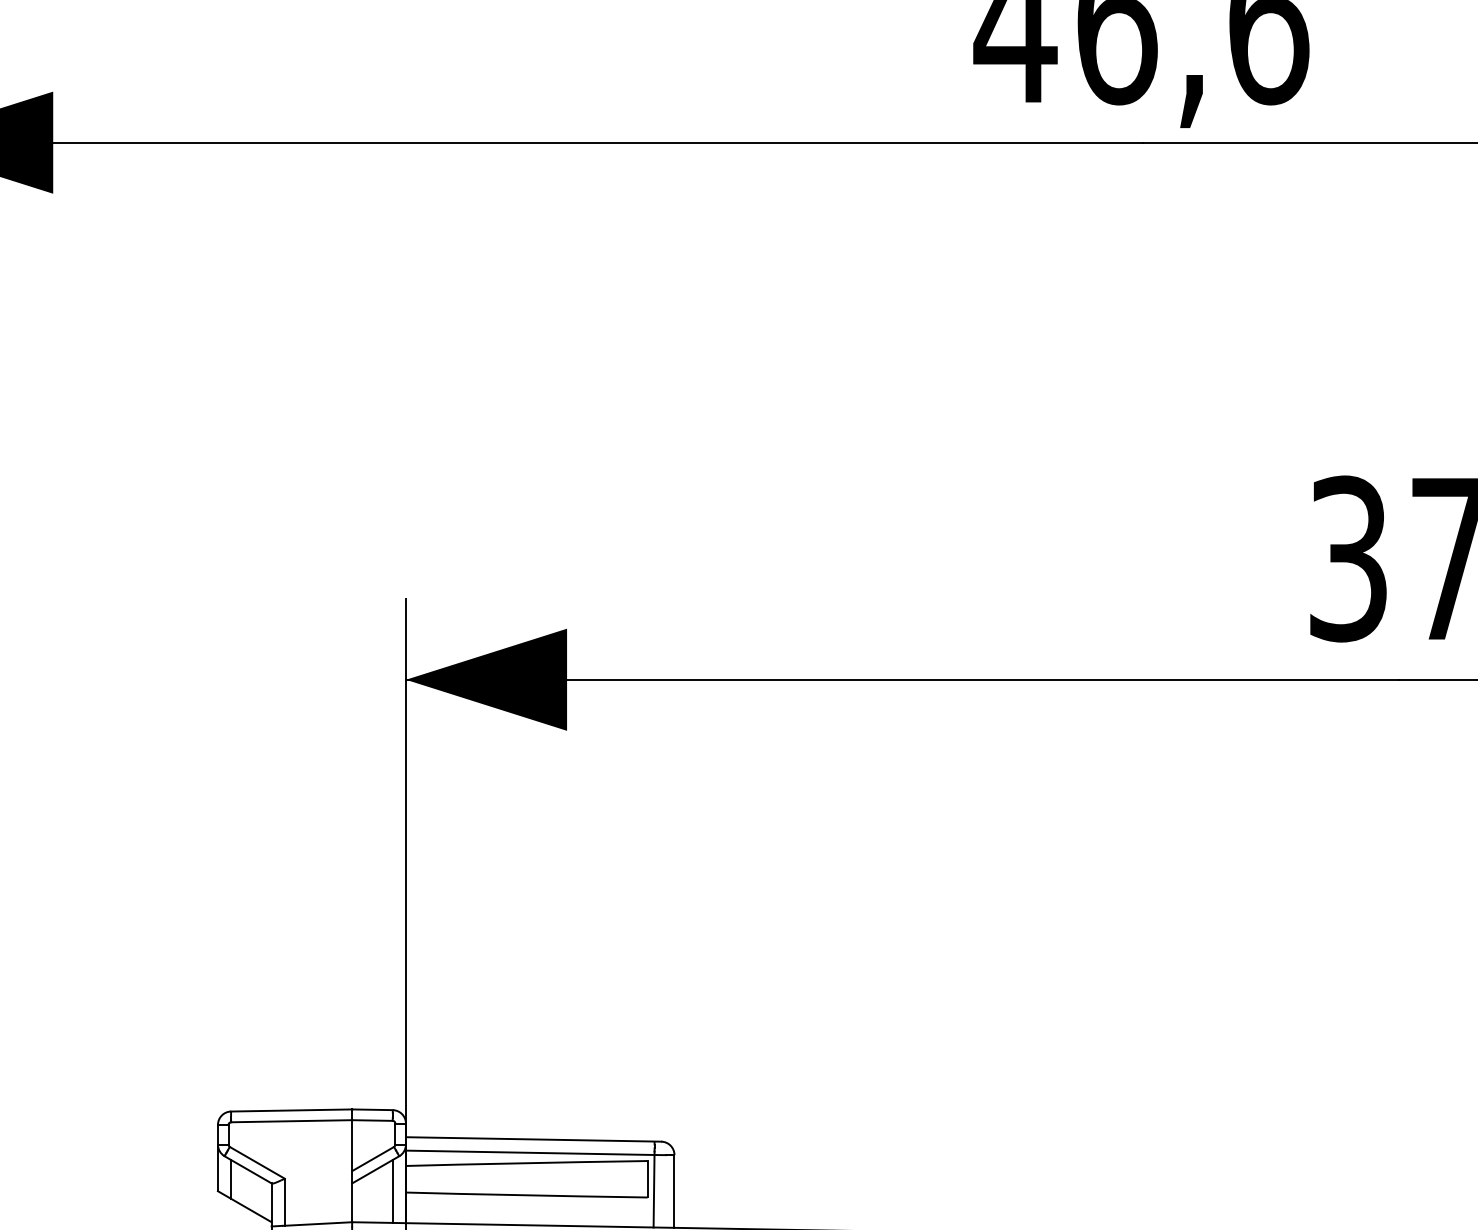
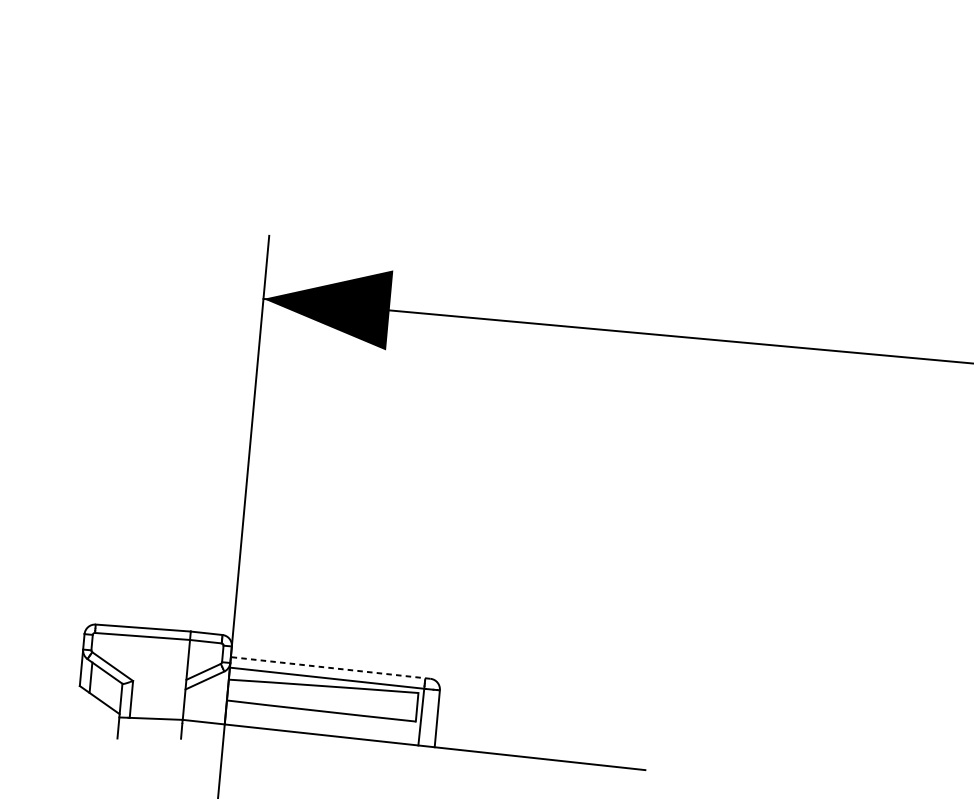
line: (533, 1139) -> (330, 668), solid -> dashed
line: (392, 1191) -> (216, 698), removed

